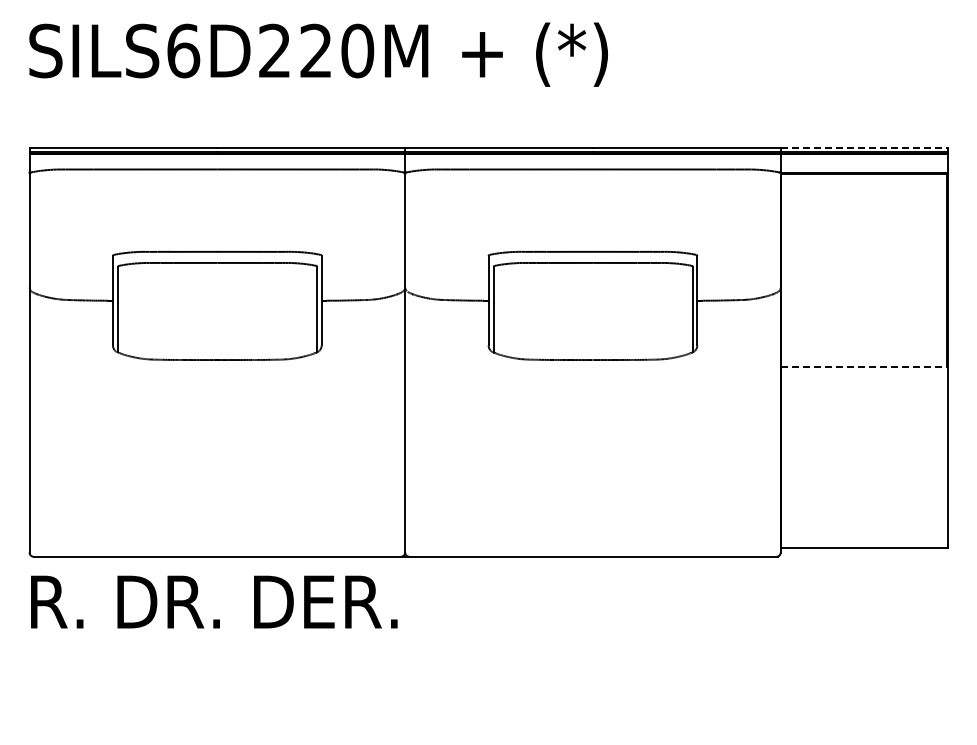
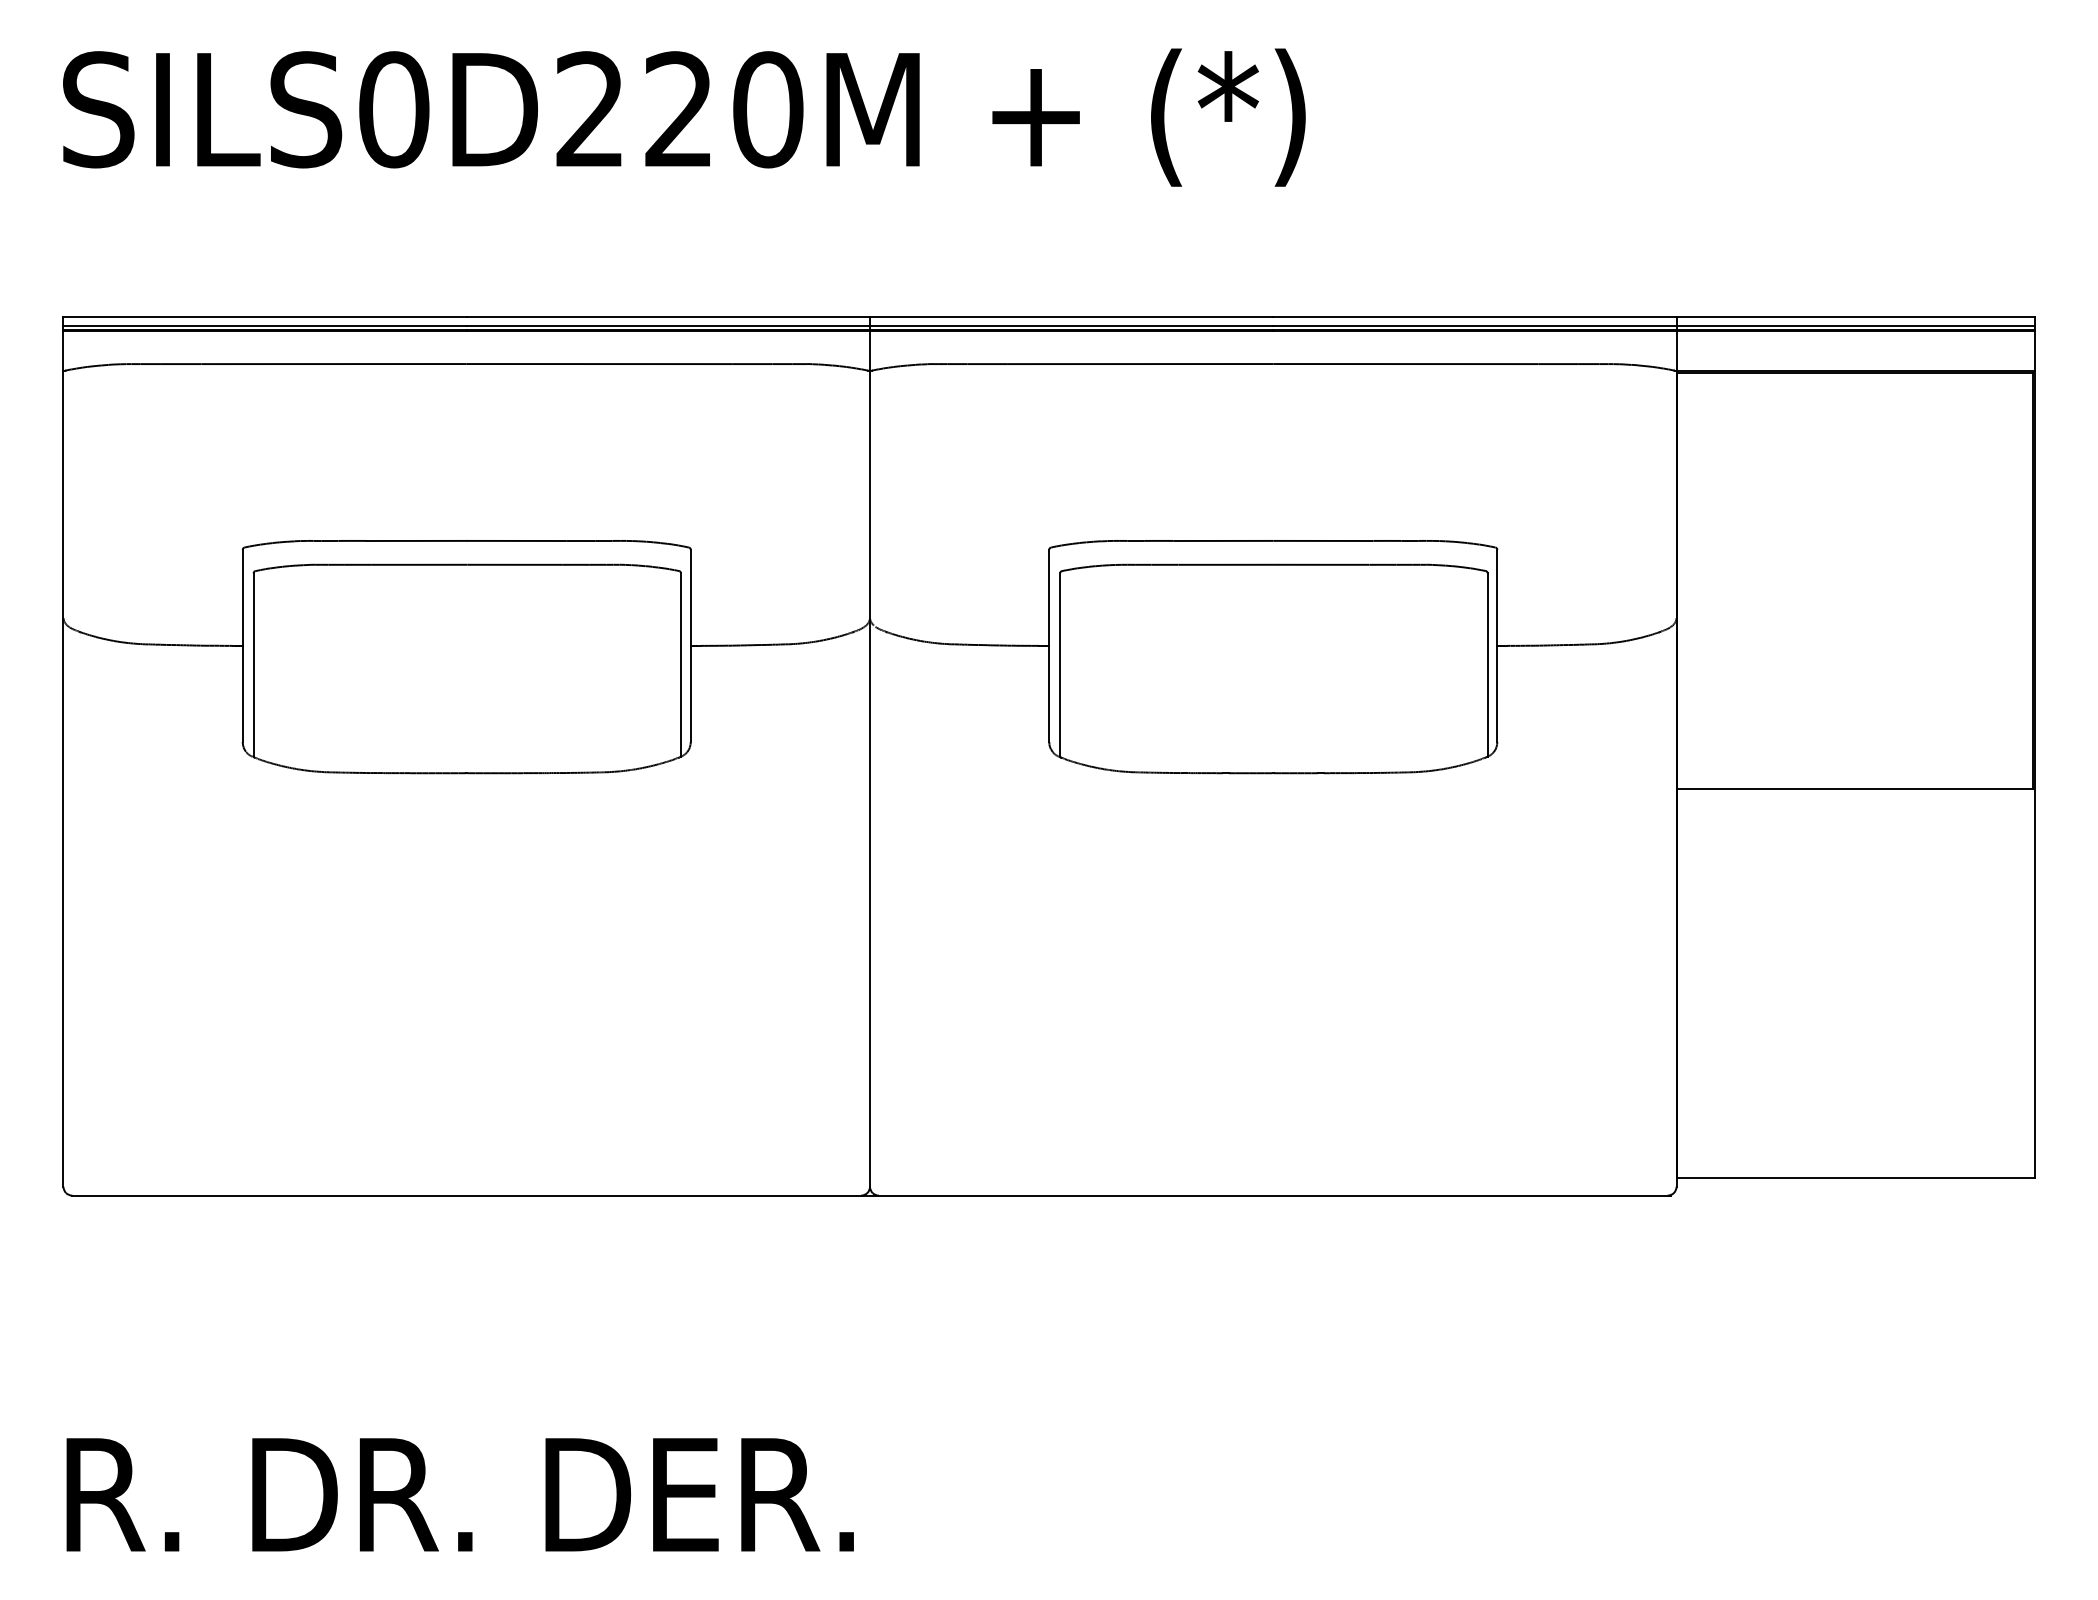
text: (183, 50) -> (394, 108), SILS6D220M -> SILS0D220M
line: (864, 147) -> (1856, 316), dashed -> solid
line: (863, 367) -> (1854, 789), dashed -> solid
text: (214, 601) -> (460, 1493), moved

